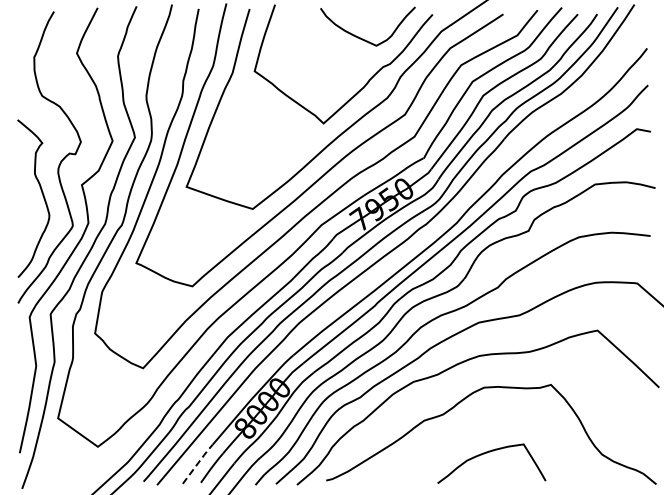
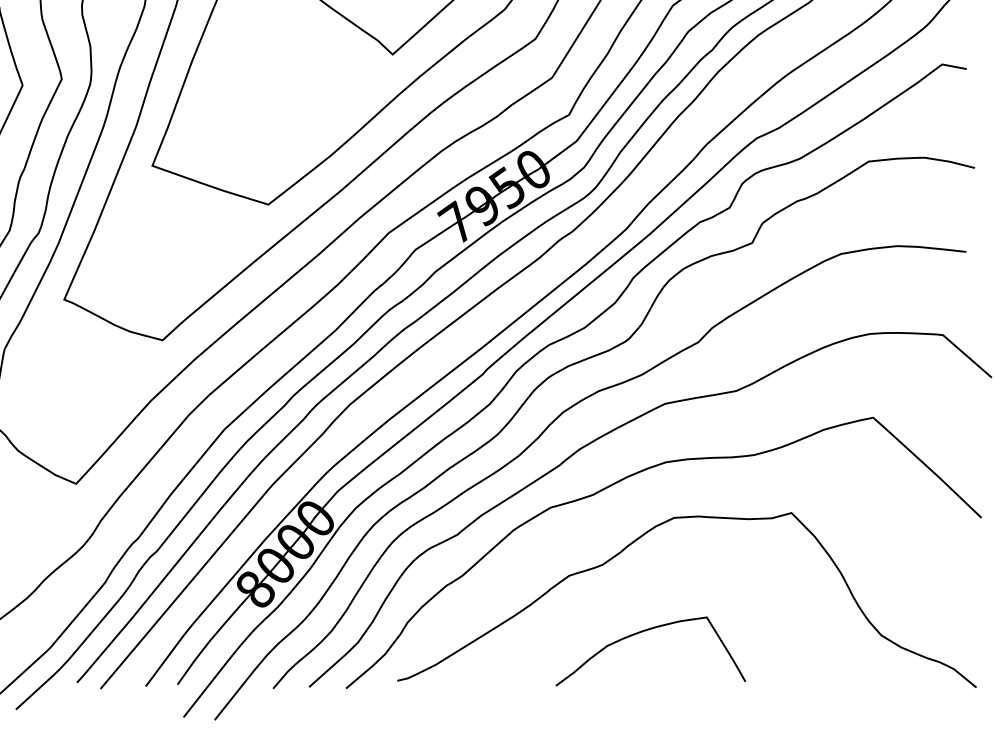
curve: (487, 453) -> (643, 633), moved
line: (198, 462) -> (173, 649), dashed -> solid

